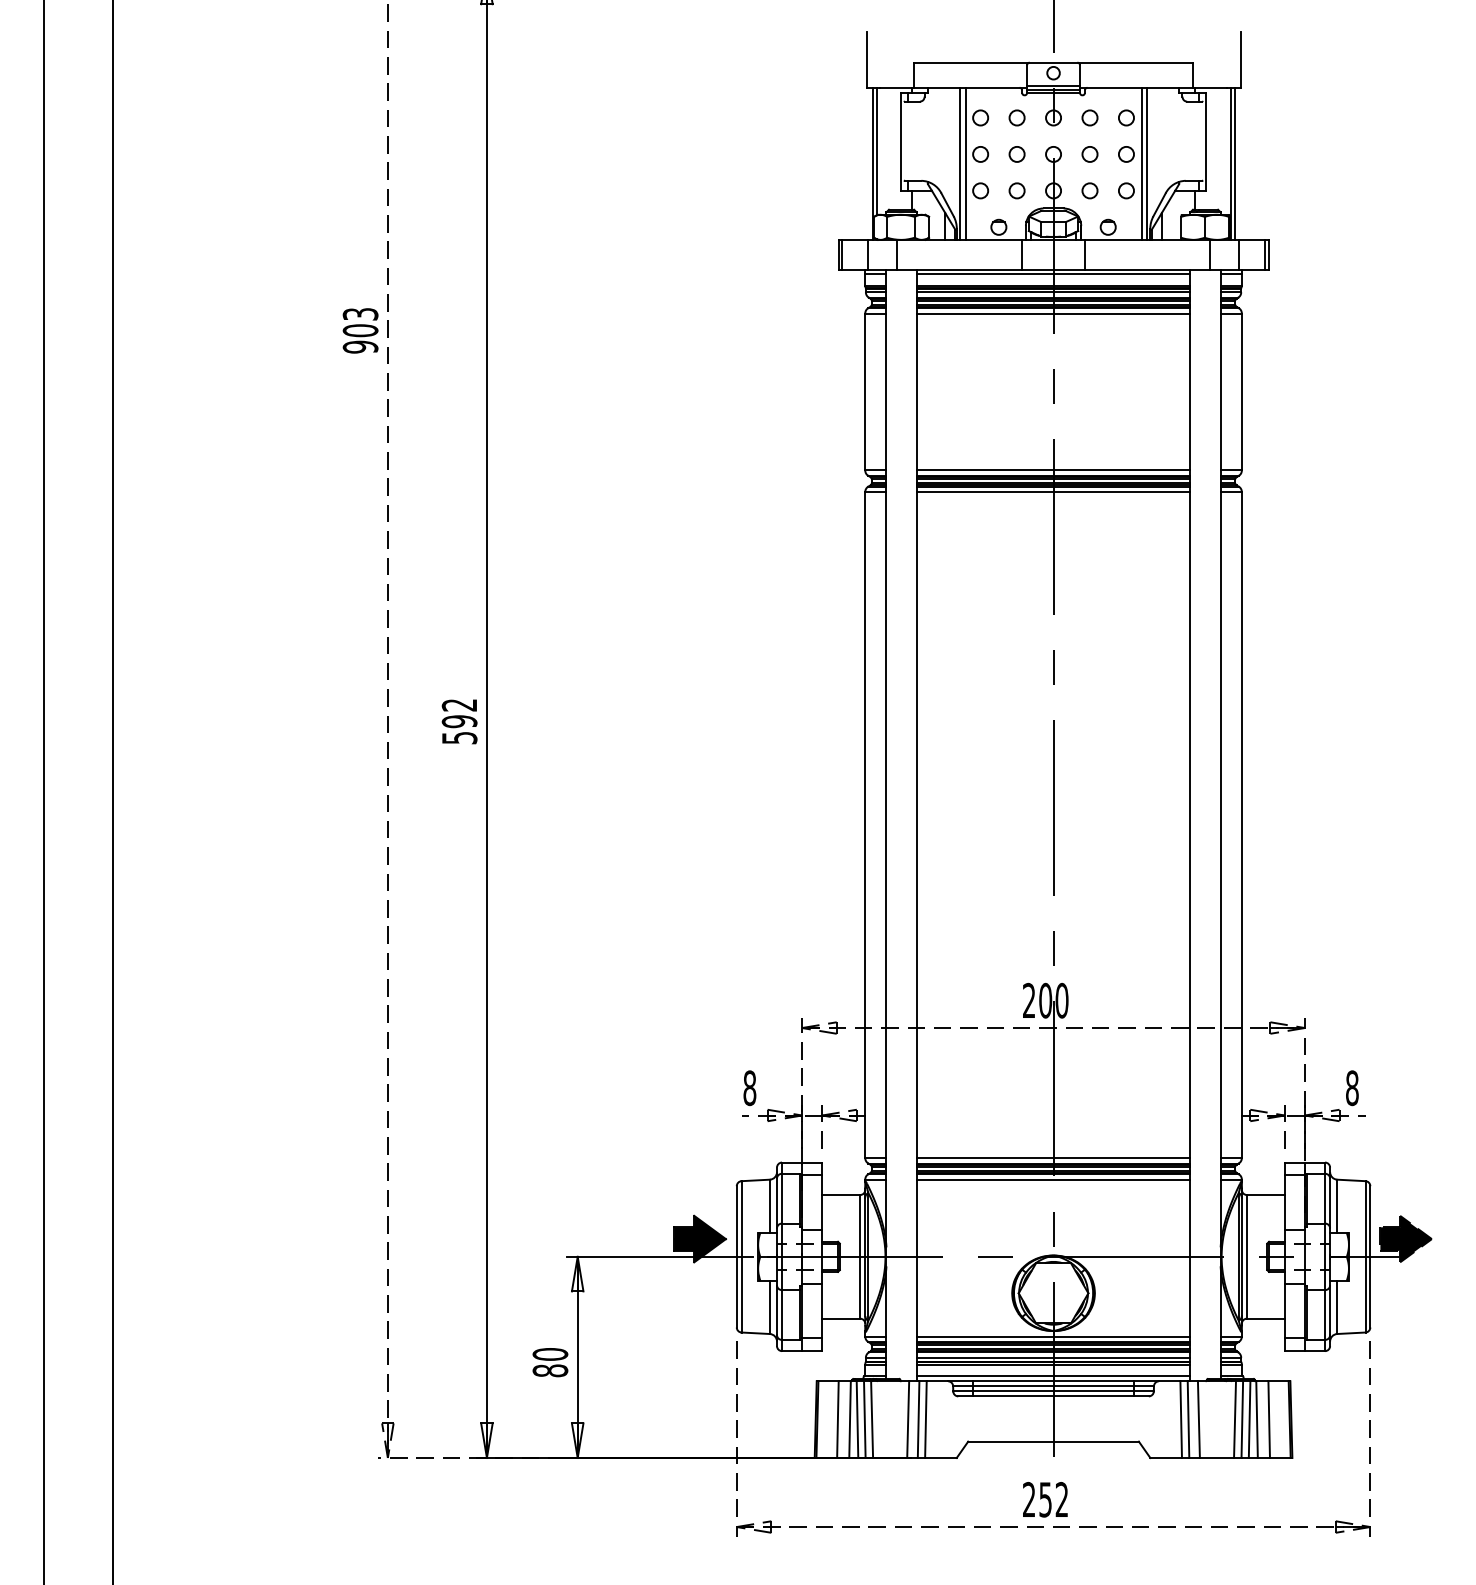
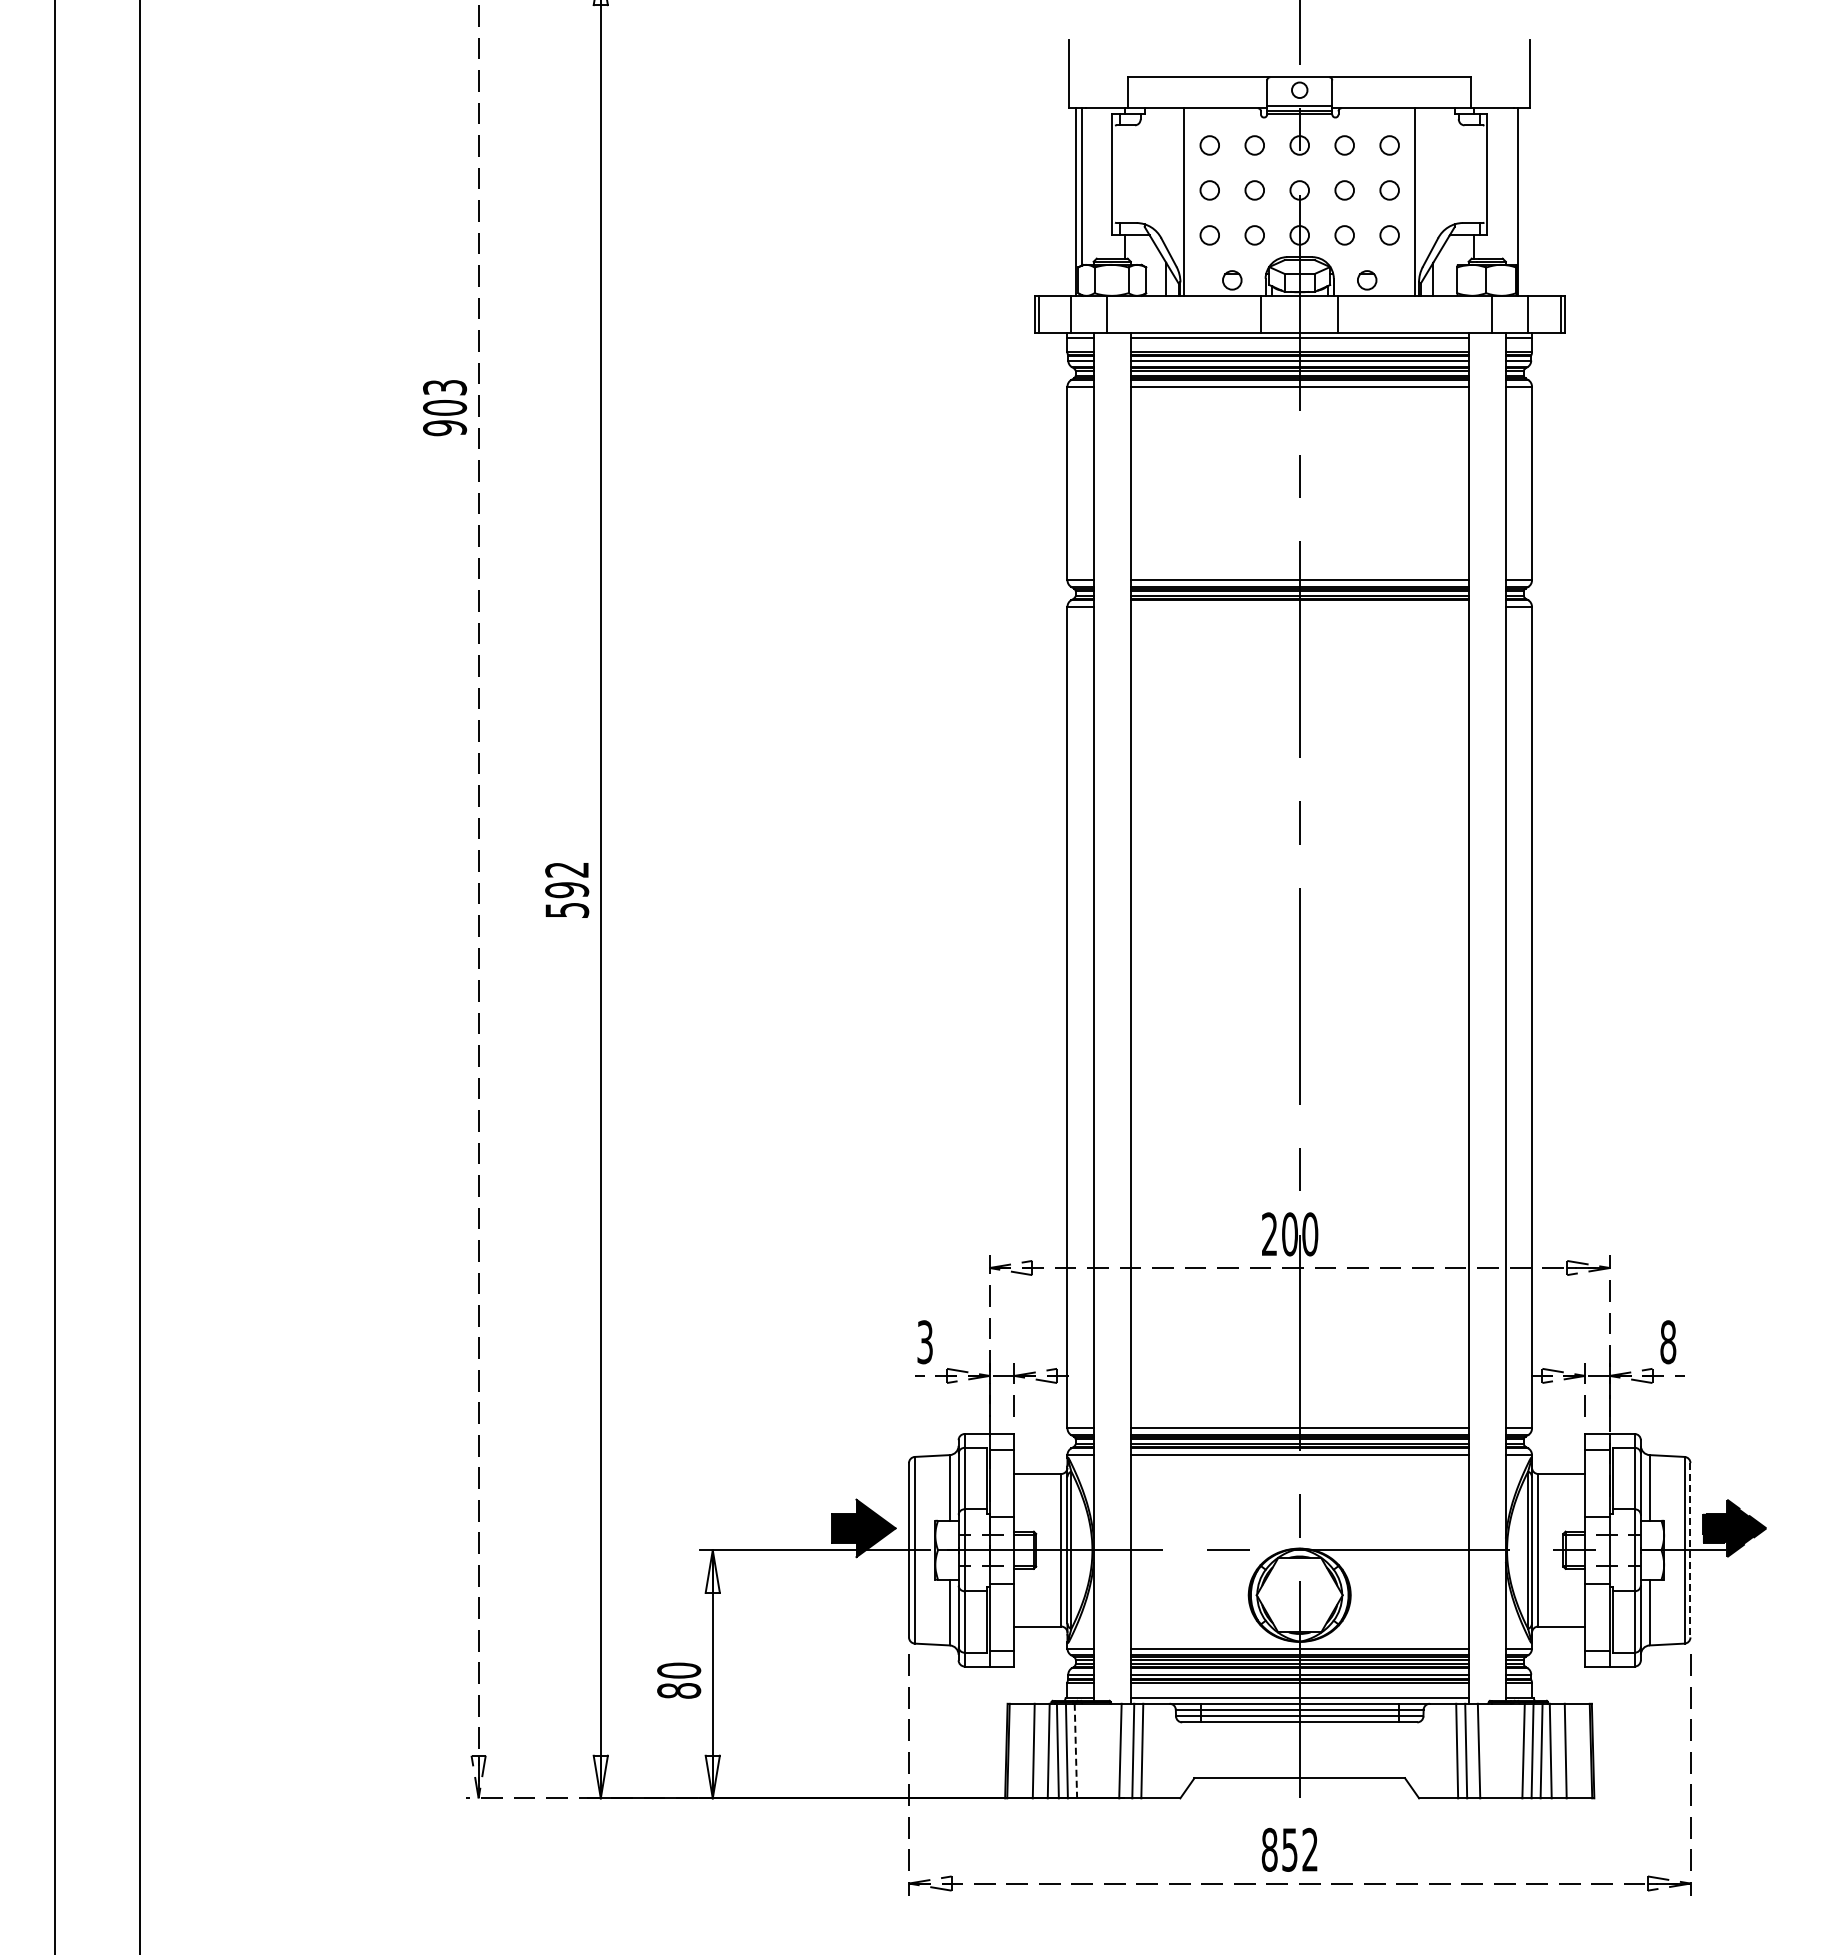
line: (965, 163) -> (1191, 201), removed
line: (1141, 163) -> (1408, 201), removed
line: (1234, 163) -> (1523, 201), removed
line: (1053, 491) -> (1299, 606), removed
text: (750, 1088) -> (925, 1342), 8 -> 3
line: (1370, 1257) -> (1690, 1550), solid -> dashed
line: (871, 1419) -> (1075, 1751), solid -> dashed
text: (1029, 1499) -> (1269, 1849), 252 -> 852

